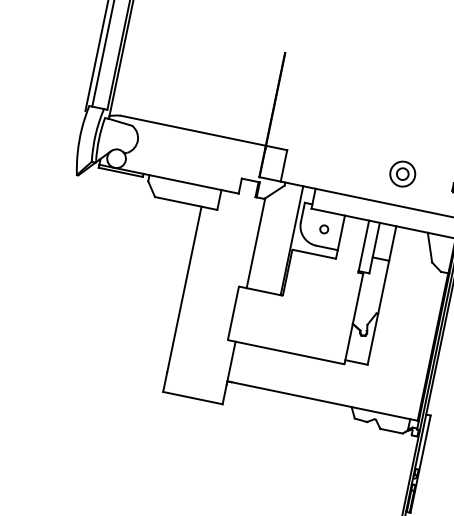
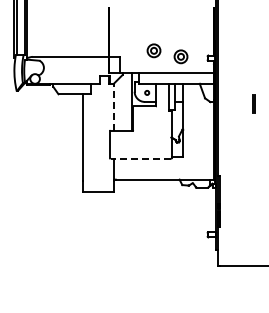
part: (352, 151) -> (153, 50), added
line: (256, 244) -> (114, 107), solid -> dashed
line: (285, 351) -> (140, 158), solid -> dashed

